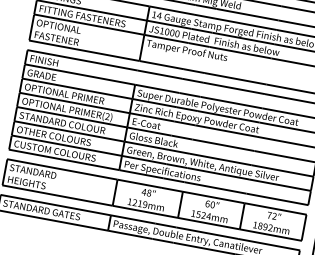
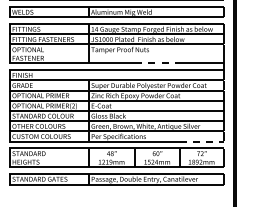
line: (236, 79) -> (158, 63), solid -> dashed
line: (278, 199) -> (202, 141), solid -> dashed

